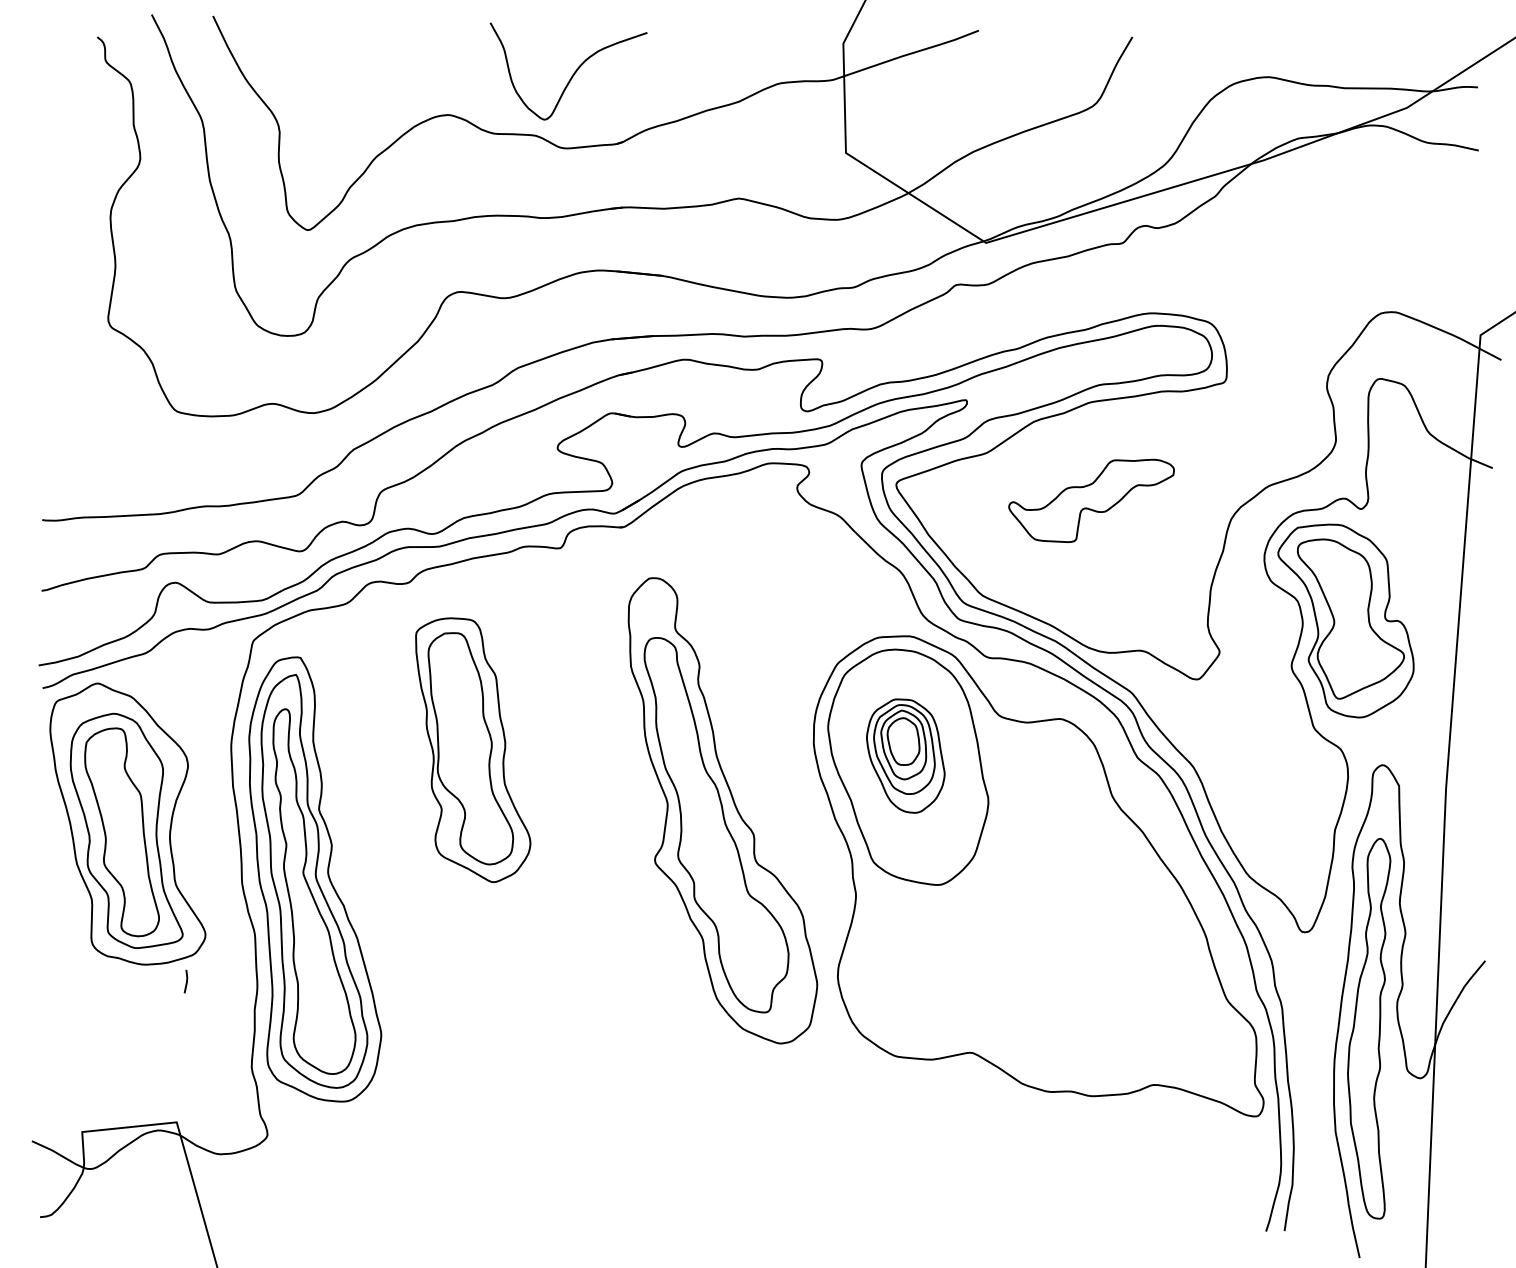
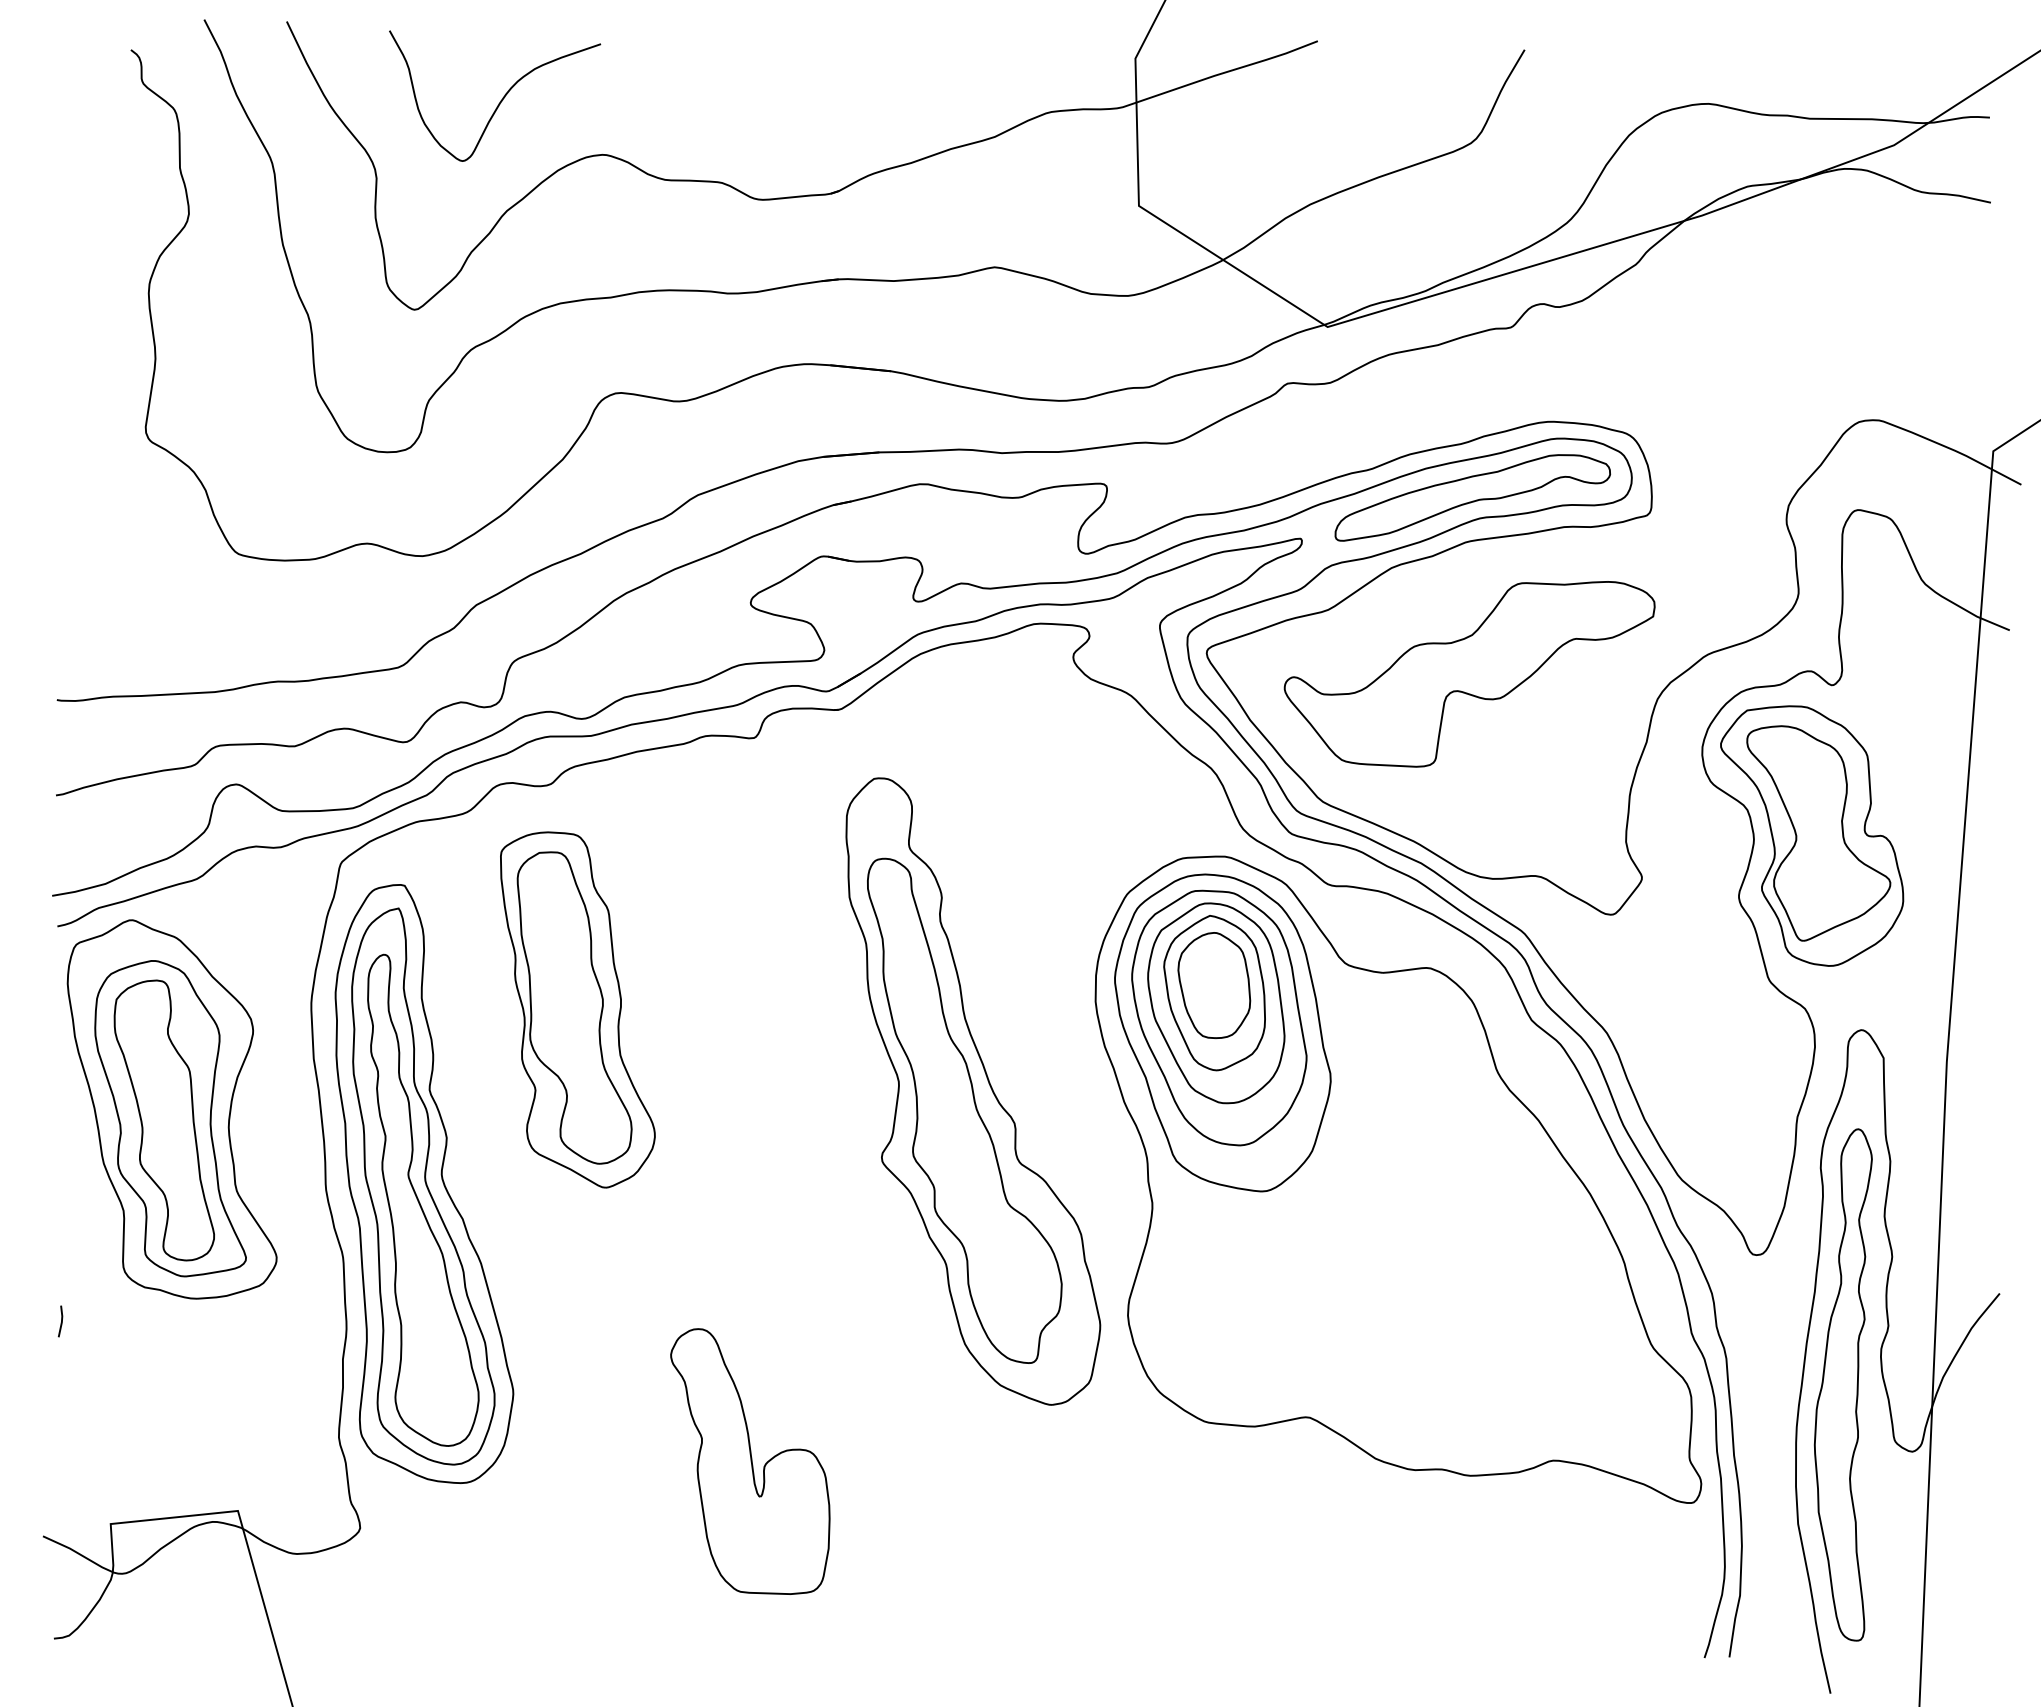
curve: (572, 74) -> (500, 100), moved
part: (1093, 369) -> (1472, 497), added
part: (1091, 500) -> (1469, 673), size x1.67
part: (473, 750) -> (578, 1010), moved
part: (905, 755) -> (1219, 1017), size x1.67
line: (186, 981) -> (61, 1321), moved
part: (557, 1085) -> (750, 1461), added

